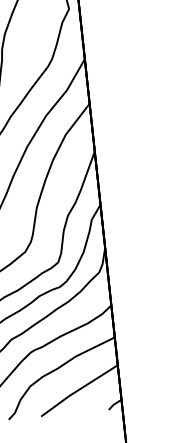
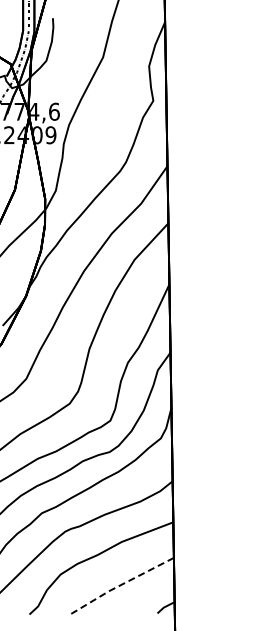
line: (77, 390) -> (120, 585), solid -> dashed

